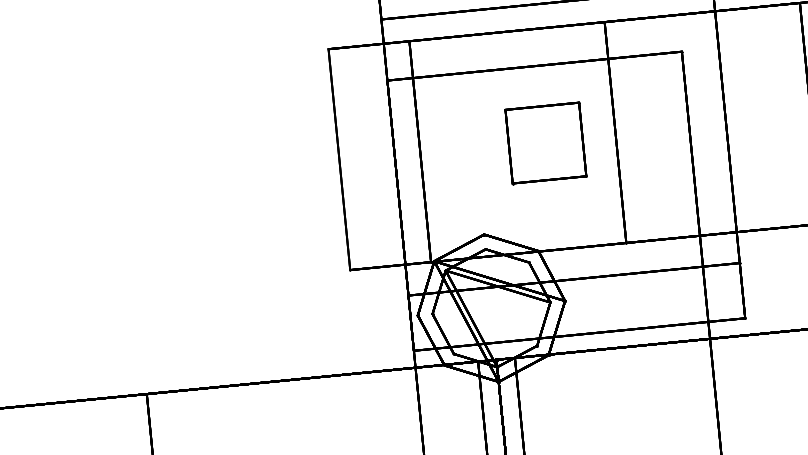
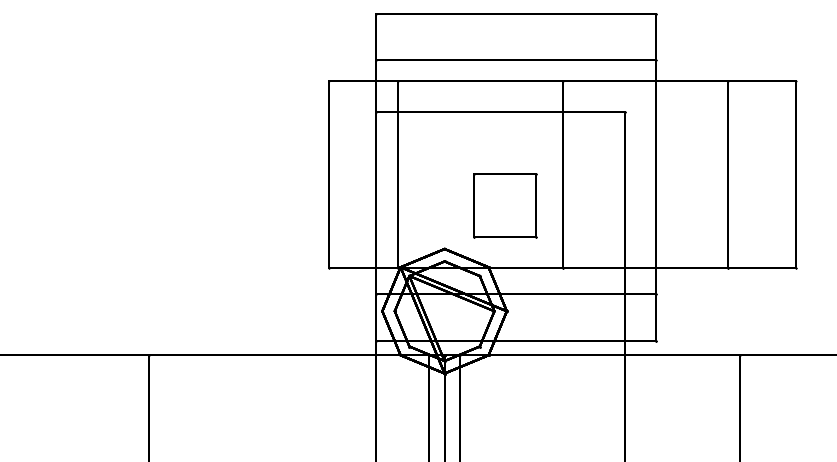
part: (546, 143) -> (505, 205), moved

